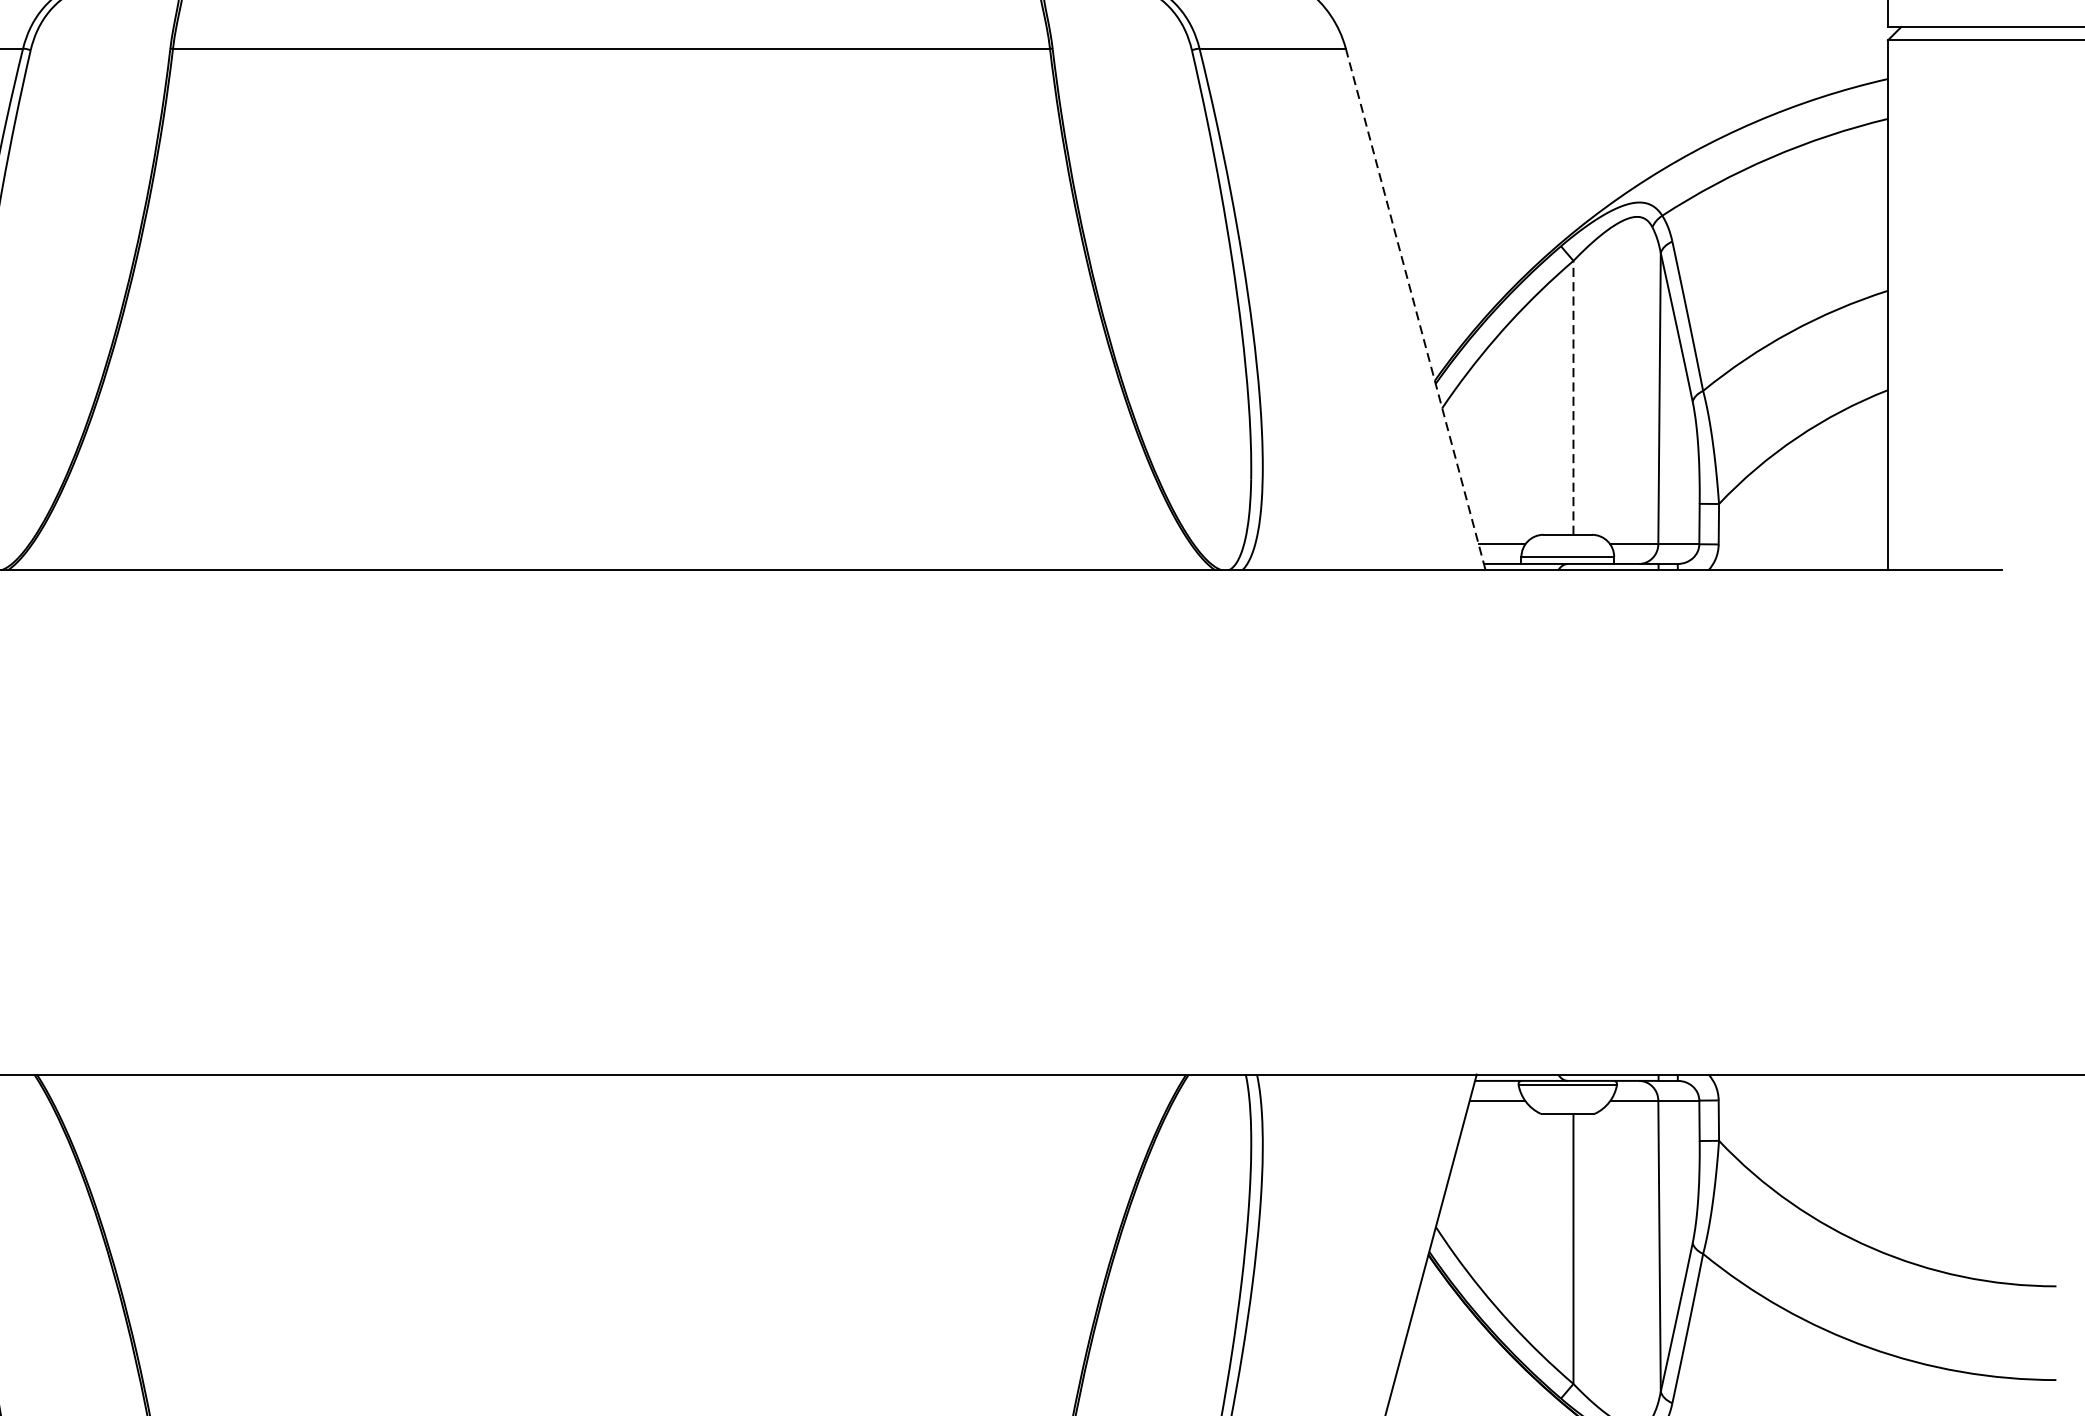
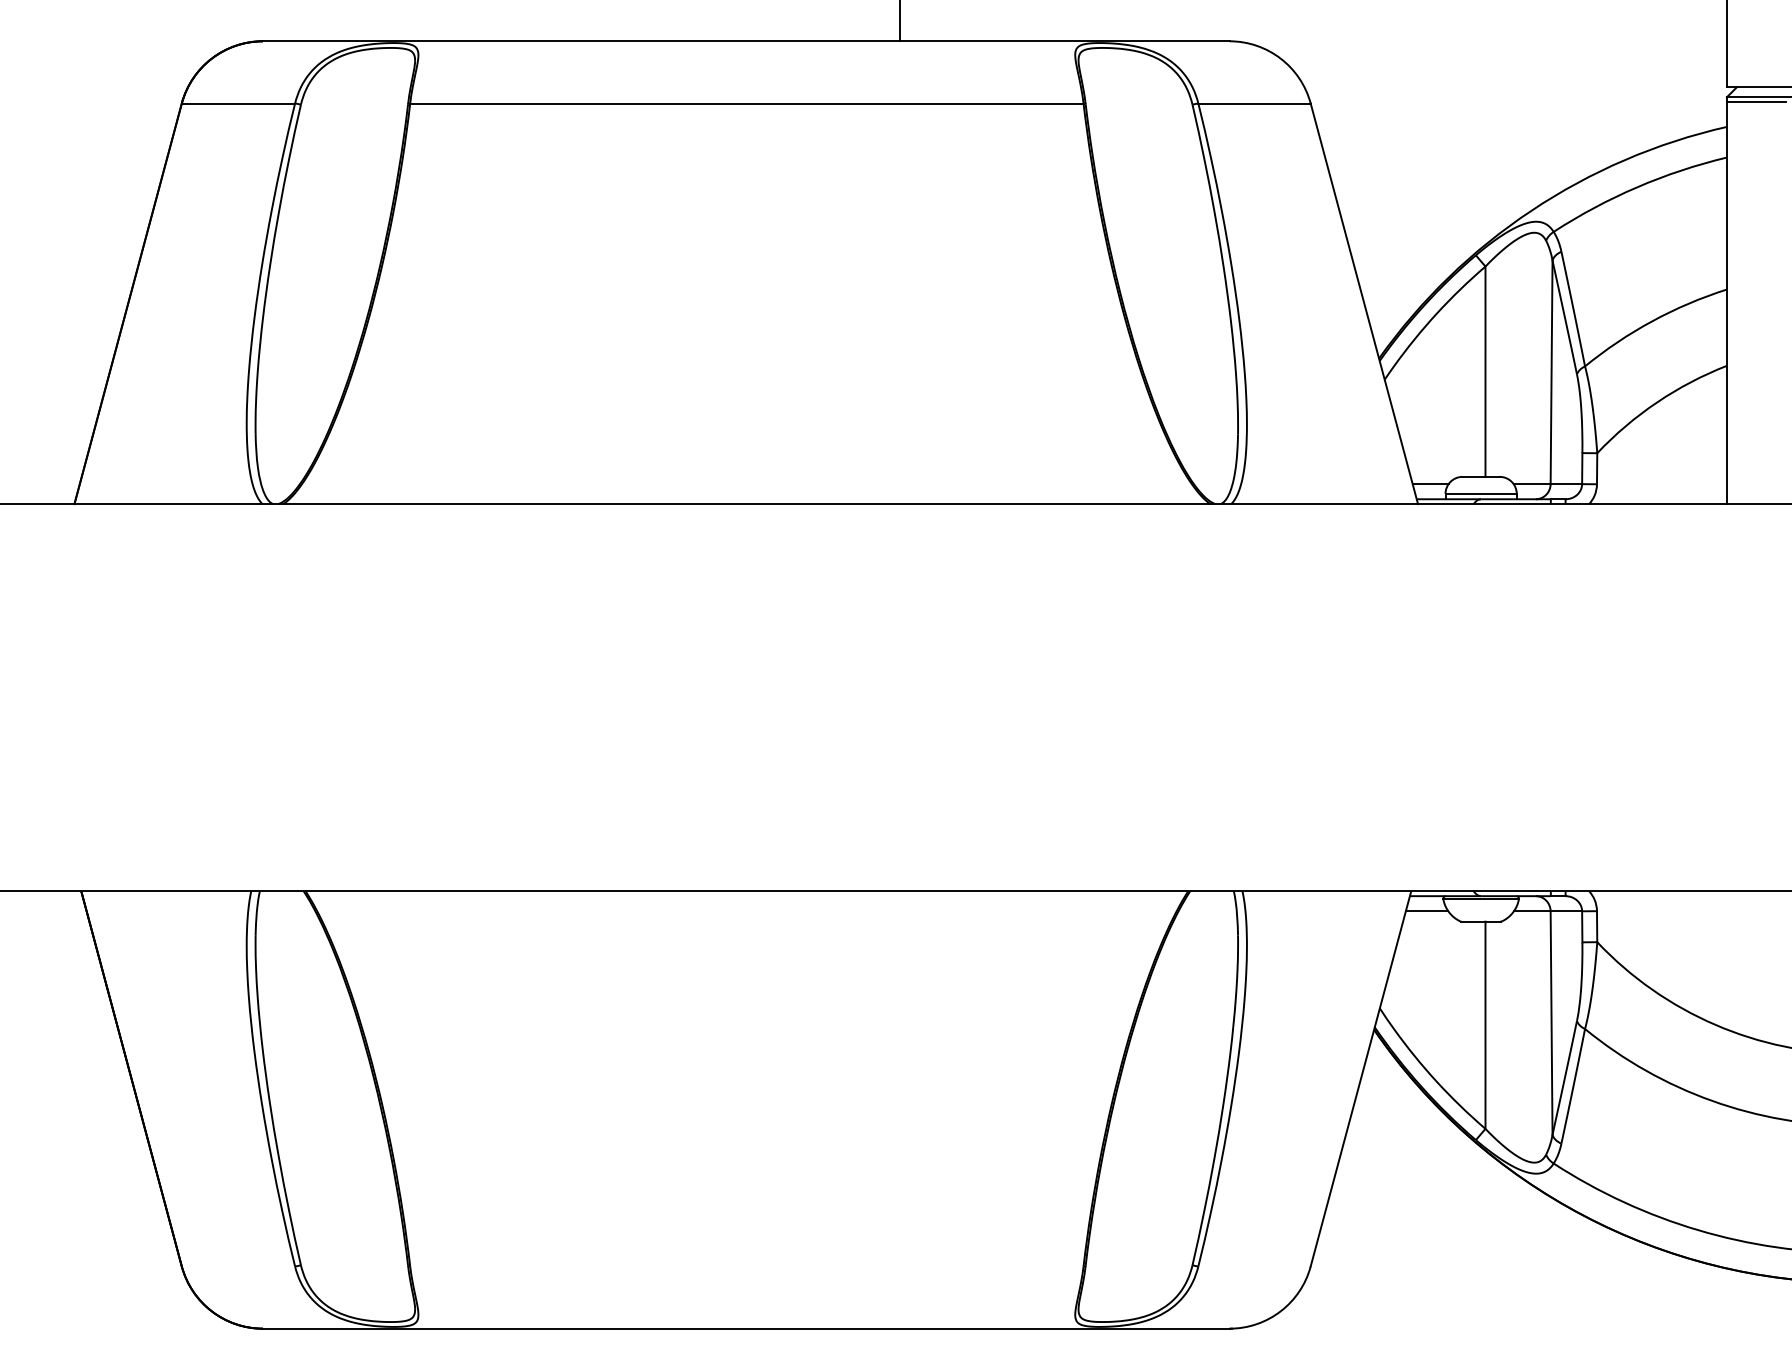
line: (1925, 47) -> (1755, 102), added
line: (1415, 310) -> (1364, 304), dashed -> solid
line: (1573, 397) -> (1485, 371), dashed -> solid

